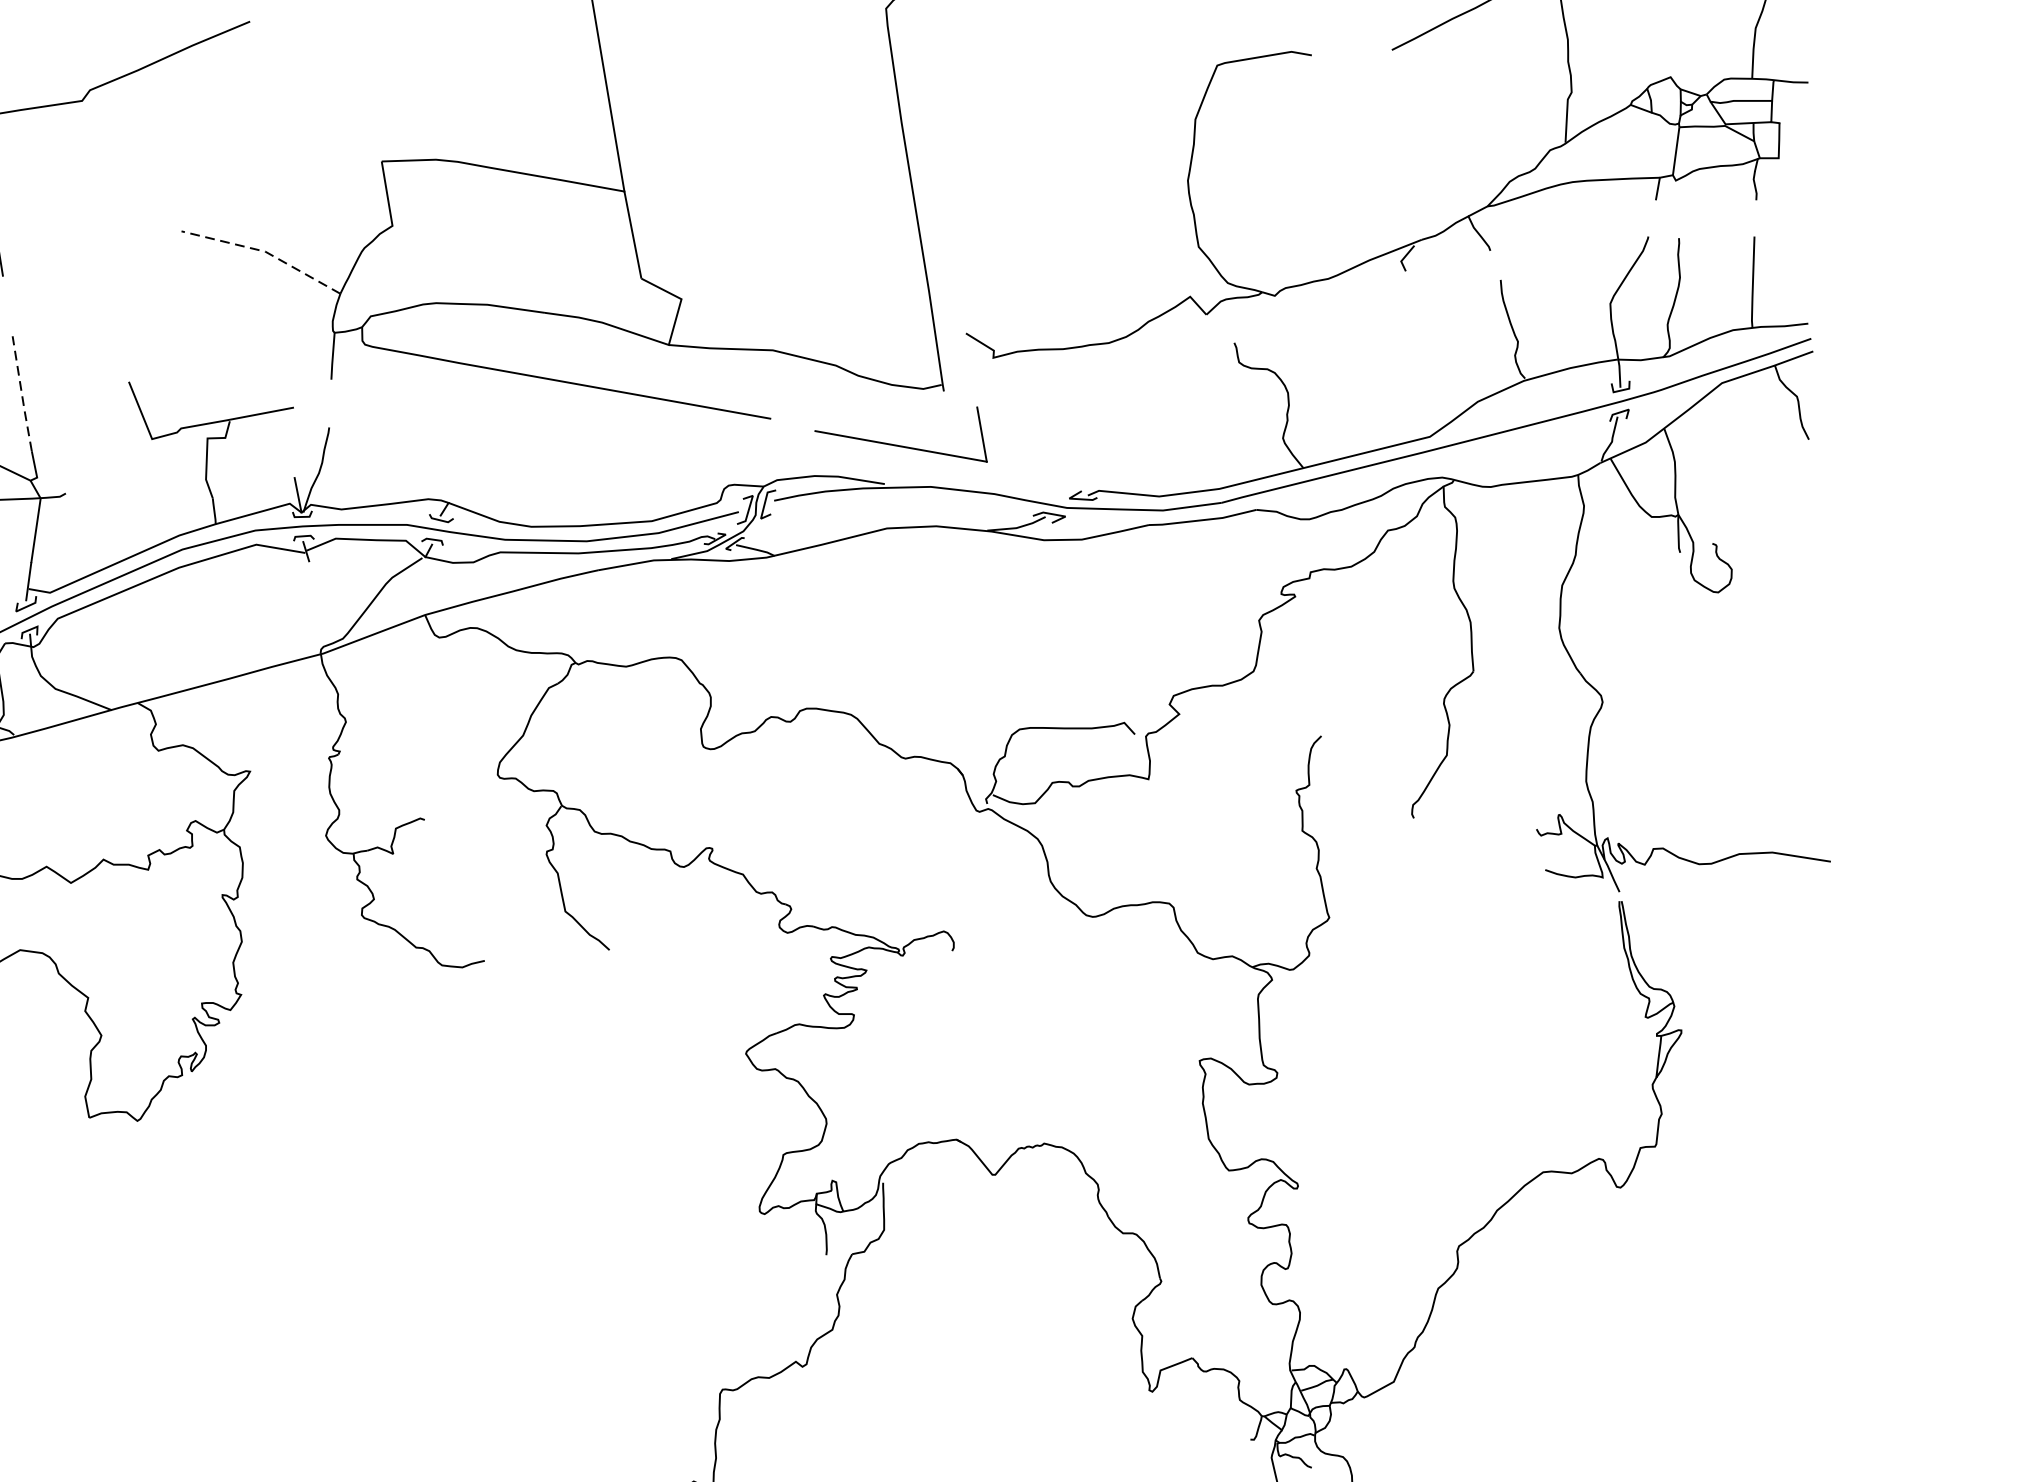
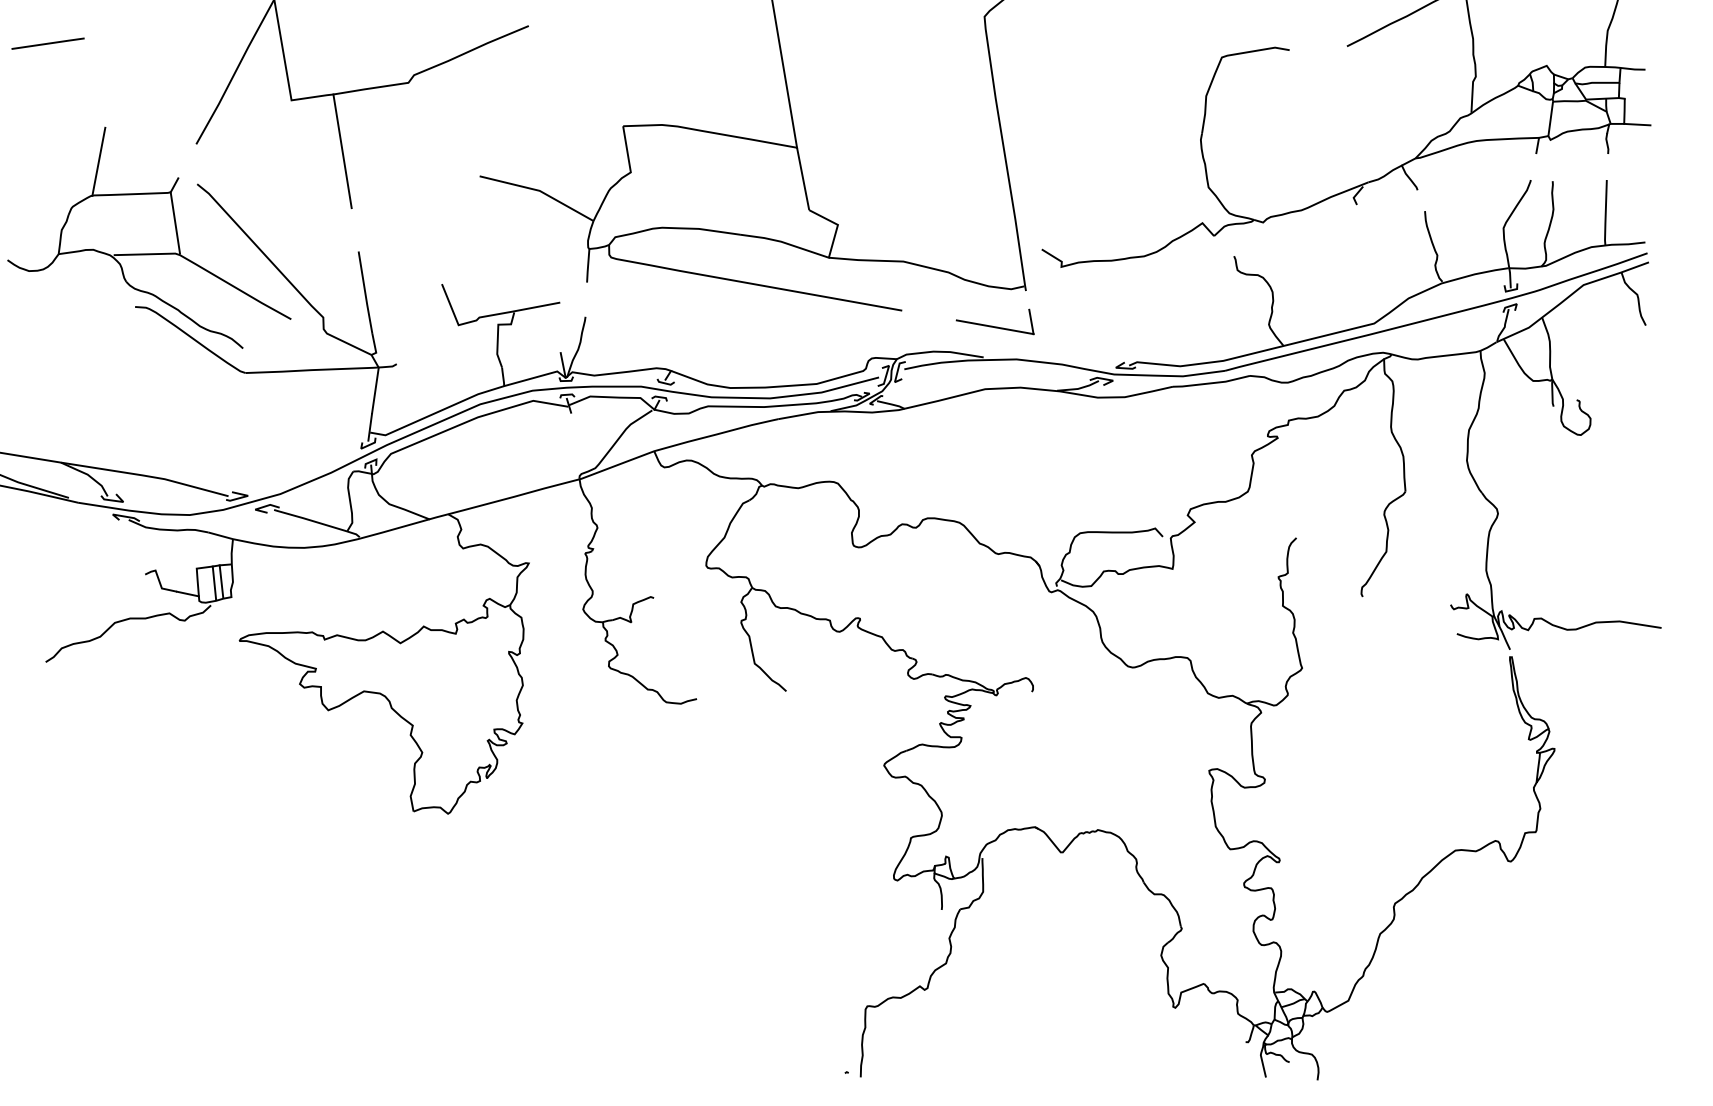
line: (1797, 159) -> (1637, 124), added
line: (265, 251) -> (539, 190), dashed -> solid
line: (22, 393) -> (365, 292), dashed -> solid
part: (899, 433) -> (994, 321), size x0.62

